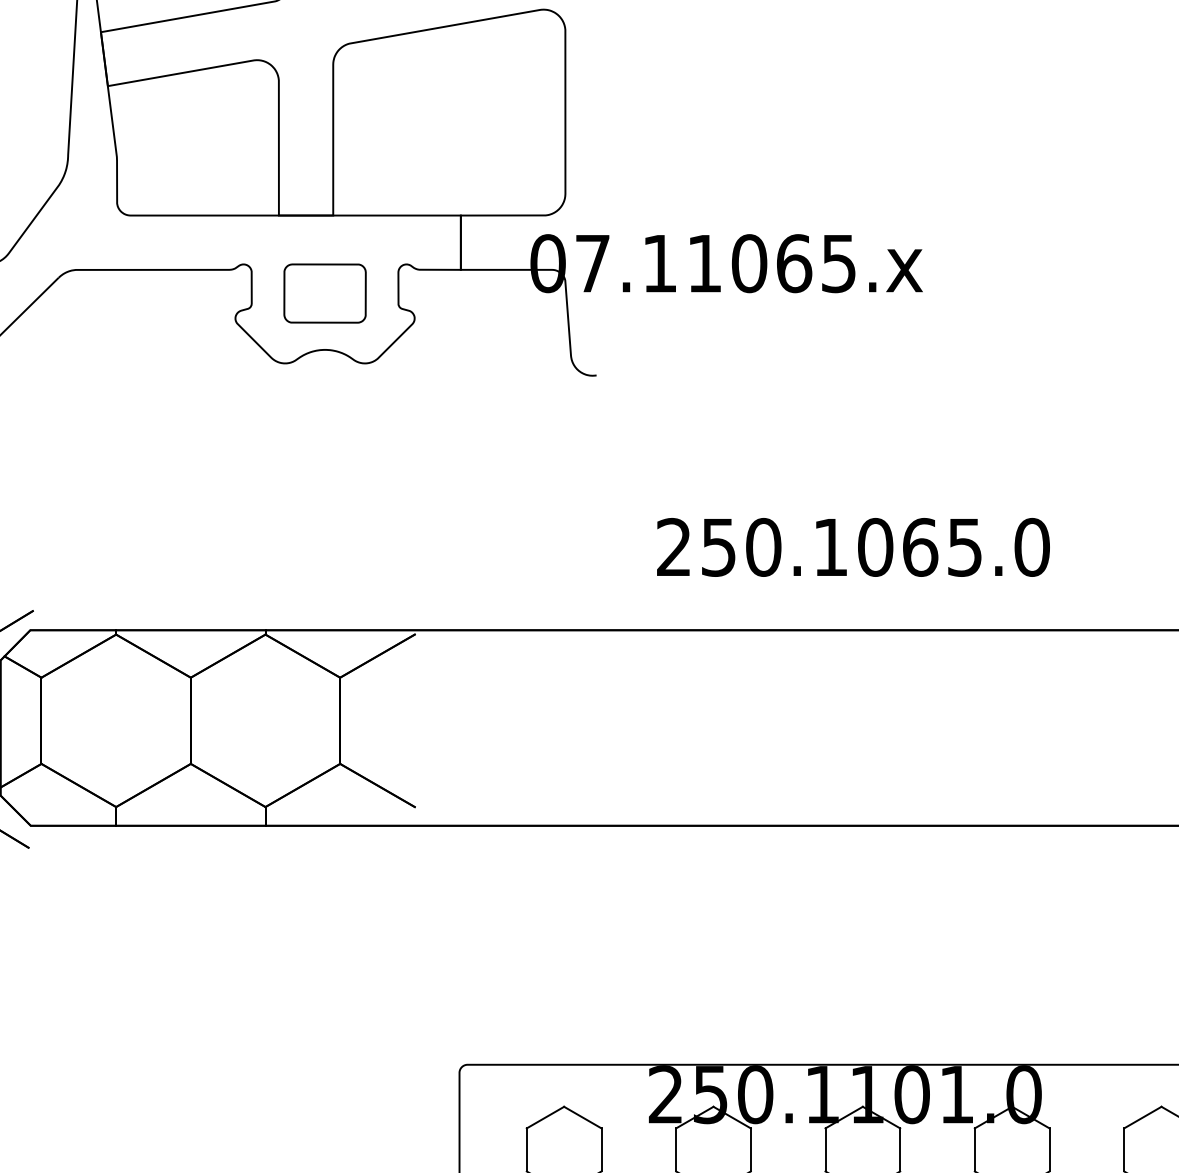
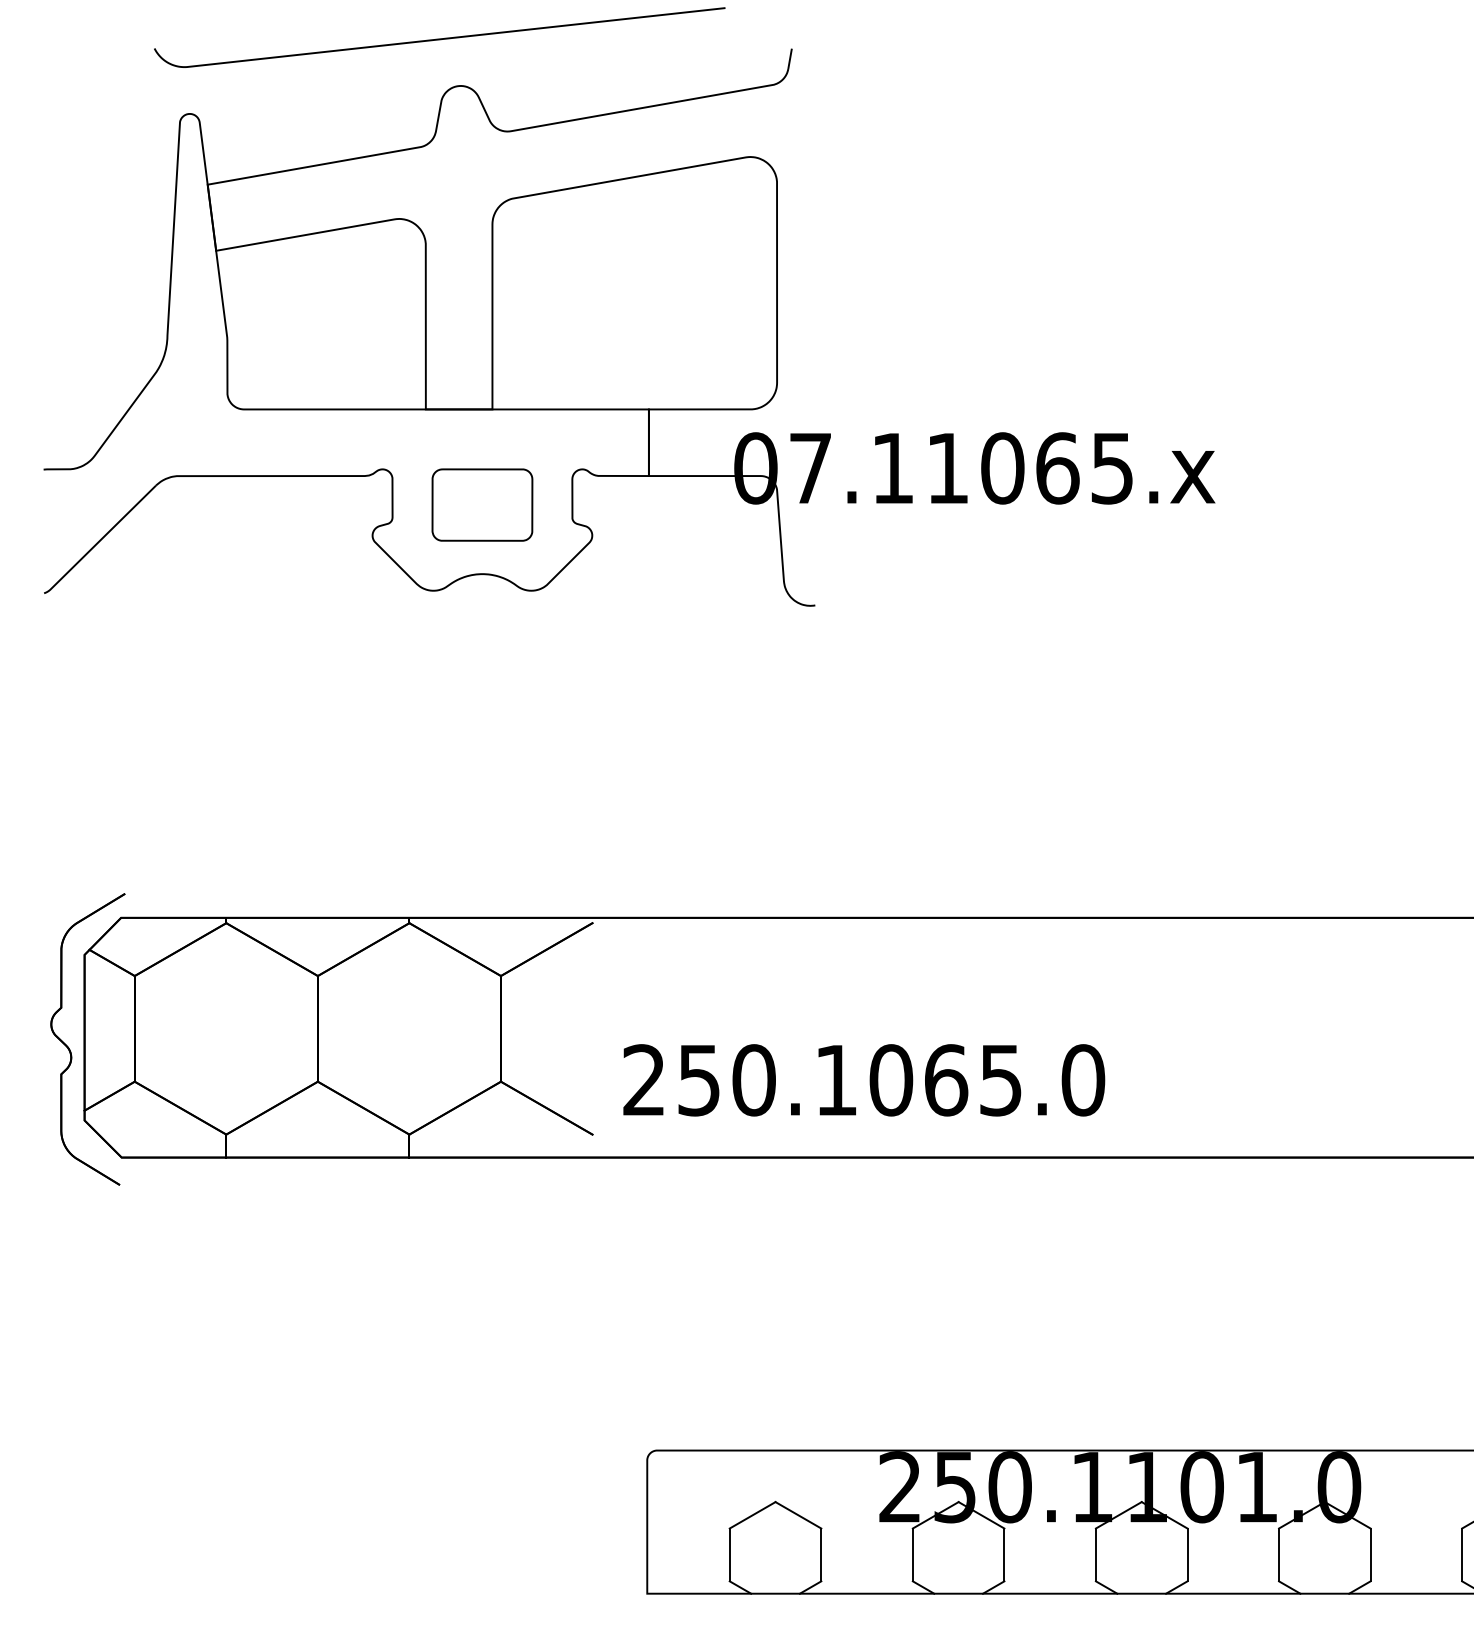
text: (853, 547) -> (864, 1080), moved

